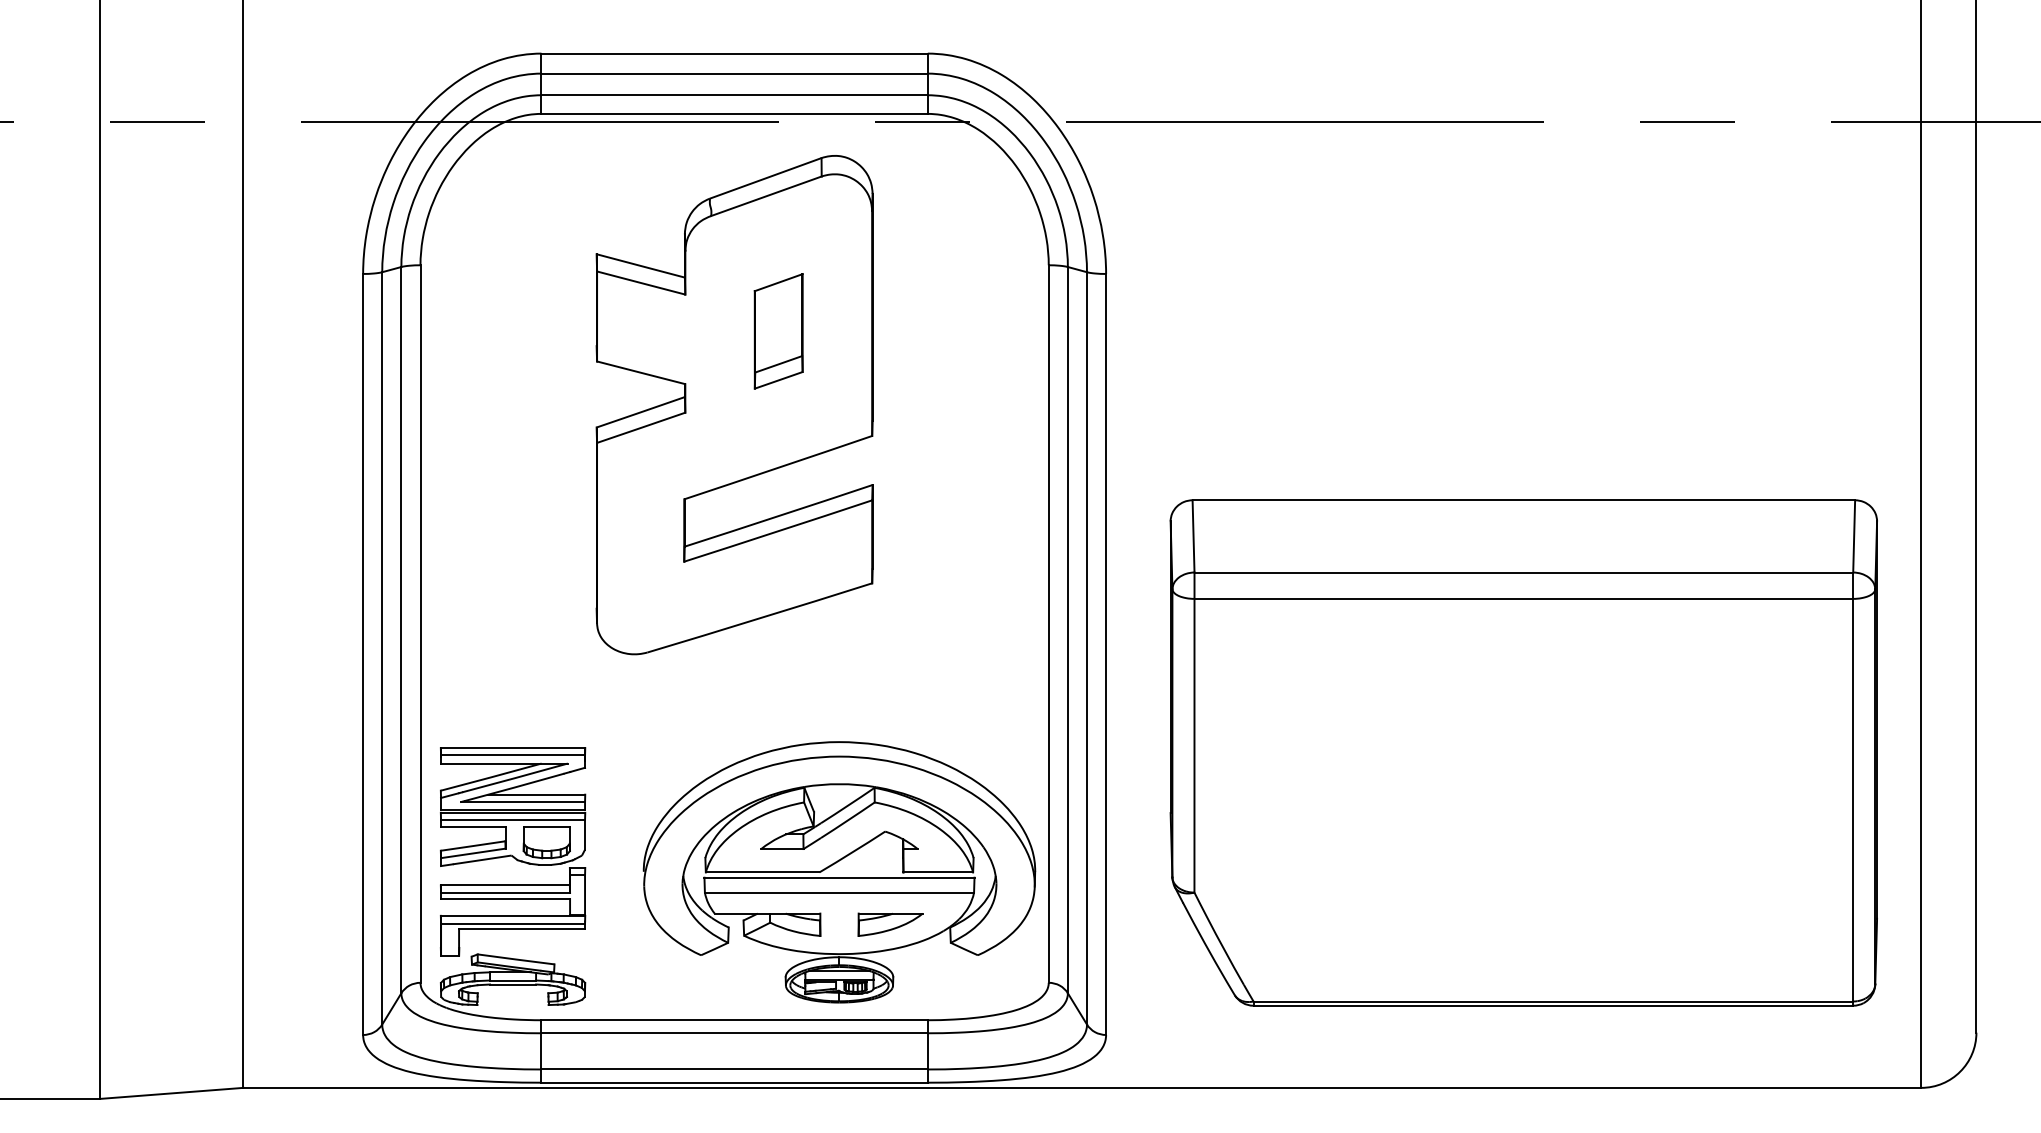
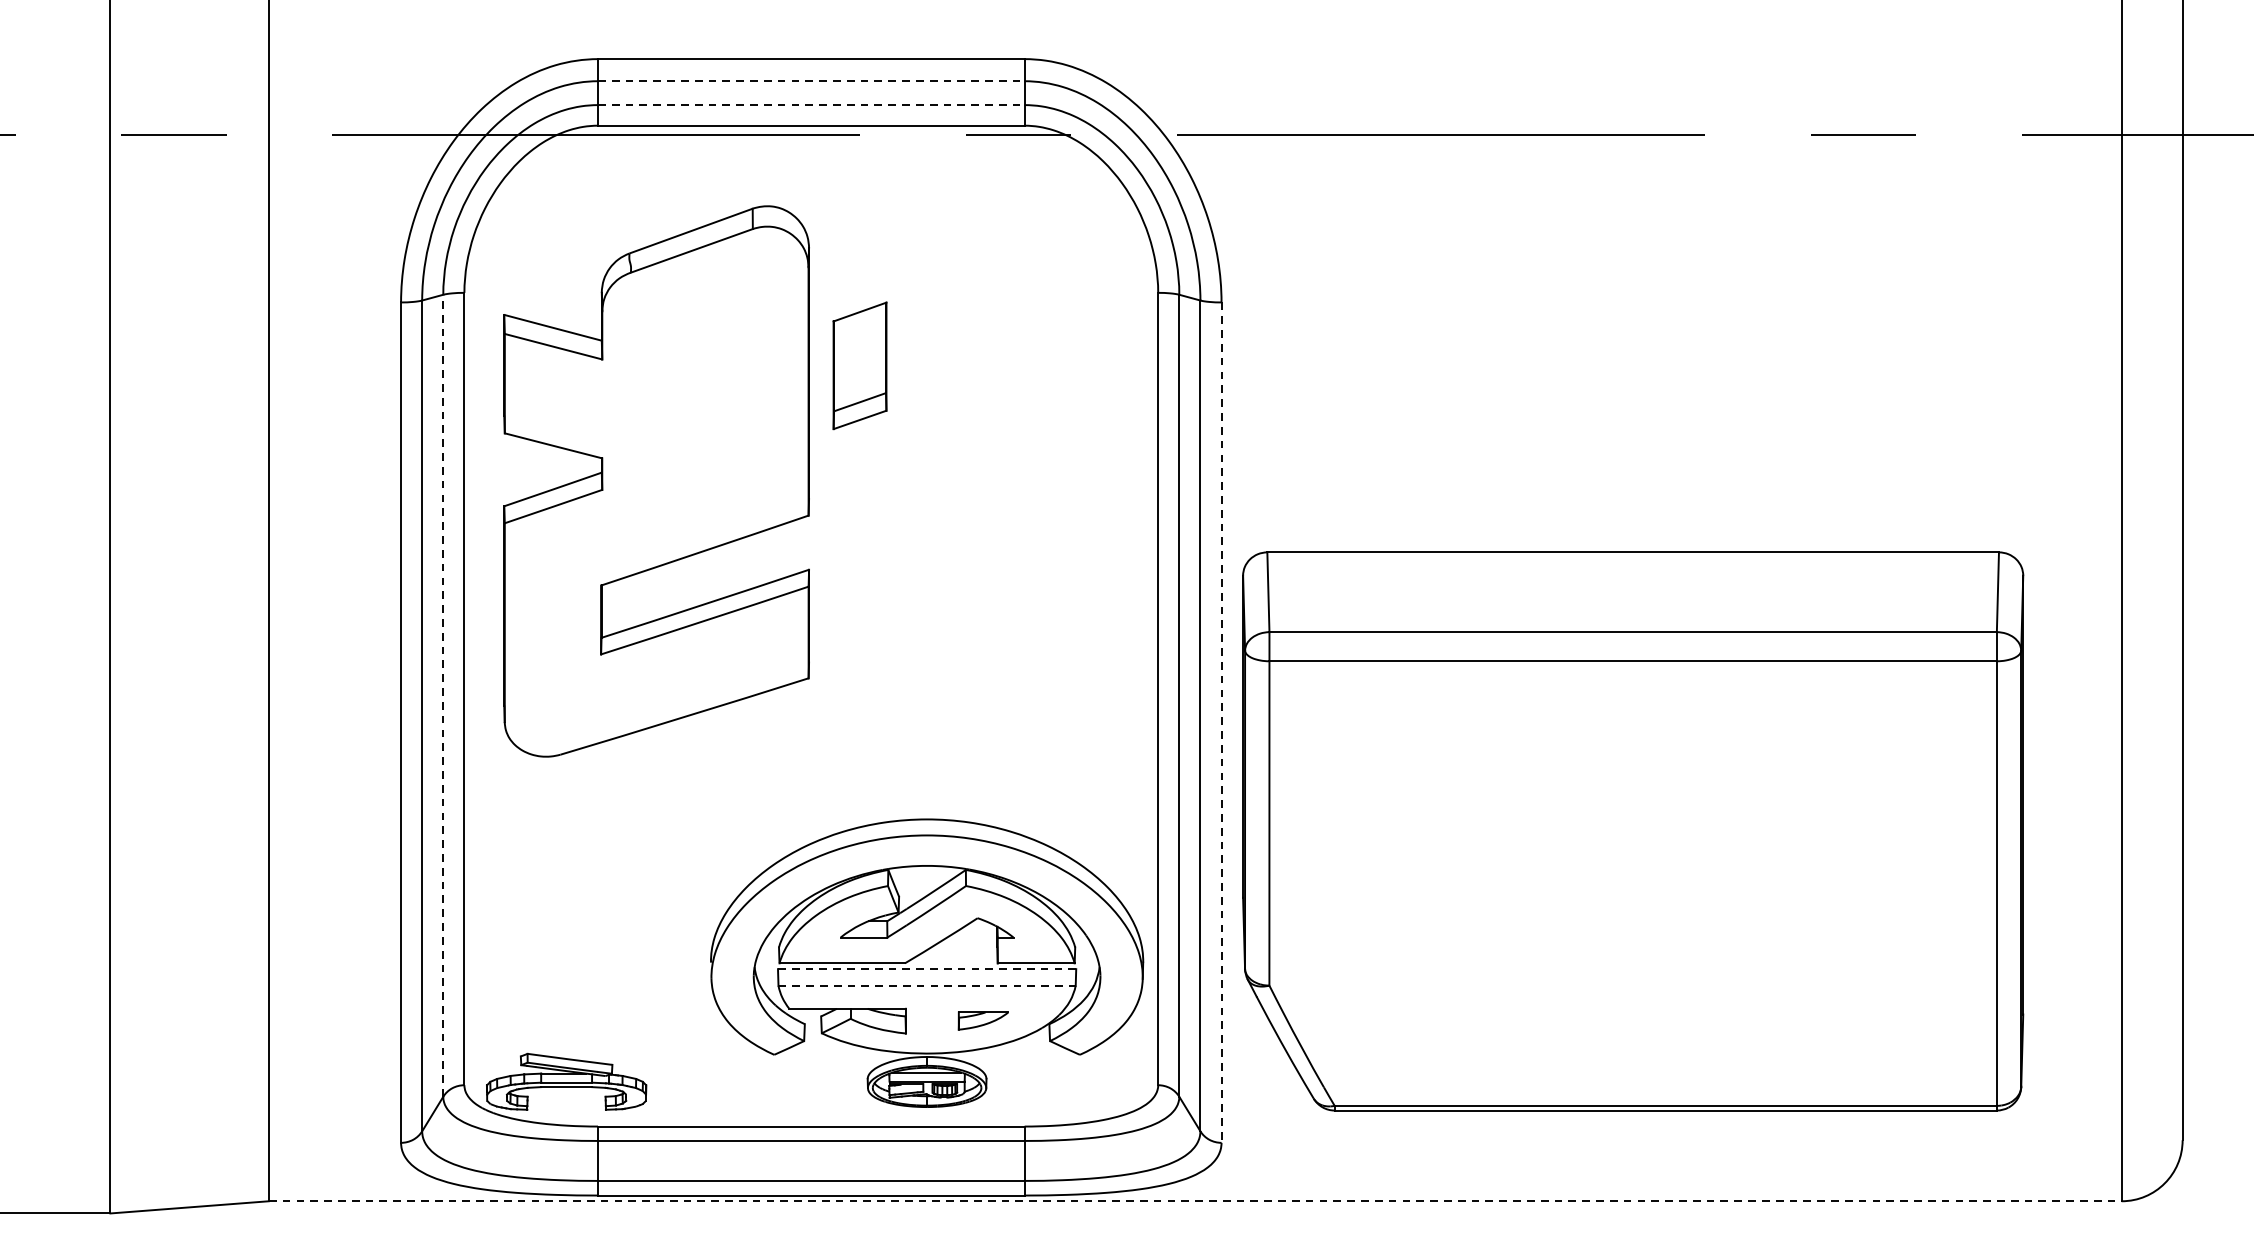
line: (735, 73) -> (812, 81), solid -> dashed
line: (735, 95) -> (812, 105), solid -> dashed
part: (734, 405) -> (656, 481), moved
line: (401, 629) -> (443, 695), solid -> dashed
line: (1106, 654) -> (1221, 722), solid -> dashed
part: (1523, 752) -> (1632, 830), moved
part: (513, 851) -> (567, 940), removed
line: (839, 877) -> (927, 968), solid -> dashed
line: (839, 892) -> (927, 985), solid -> dashed
part: (890, 924) -> (983, 1020), size x0.7
line: (1082, 1087) -> (1195, 1200), solid -> dashed

